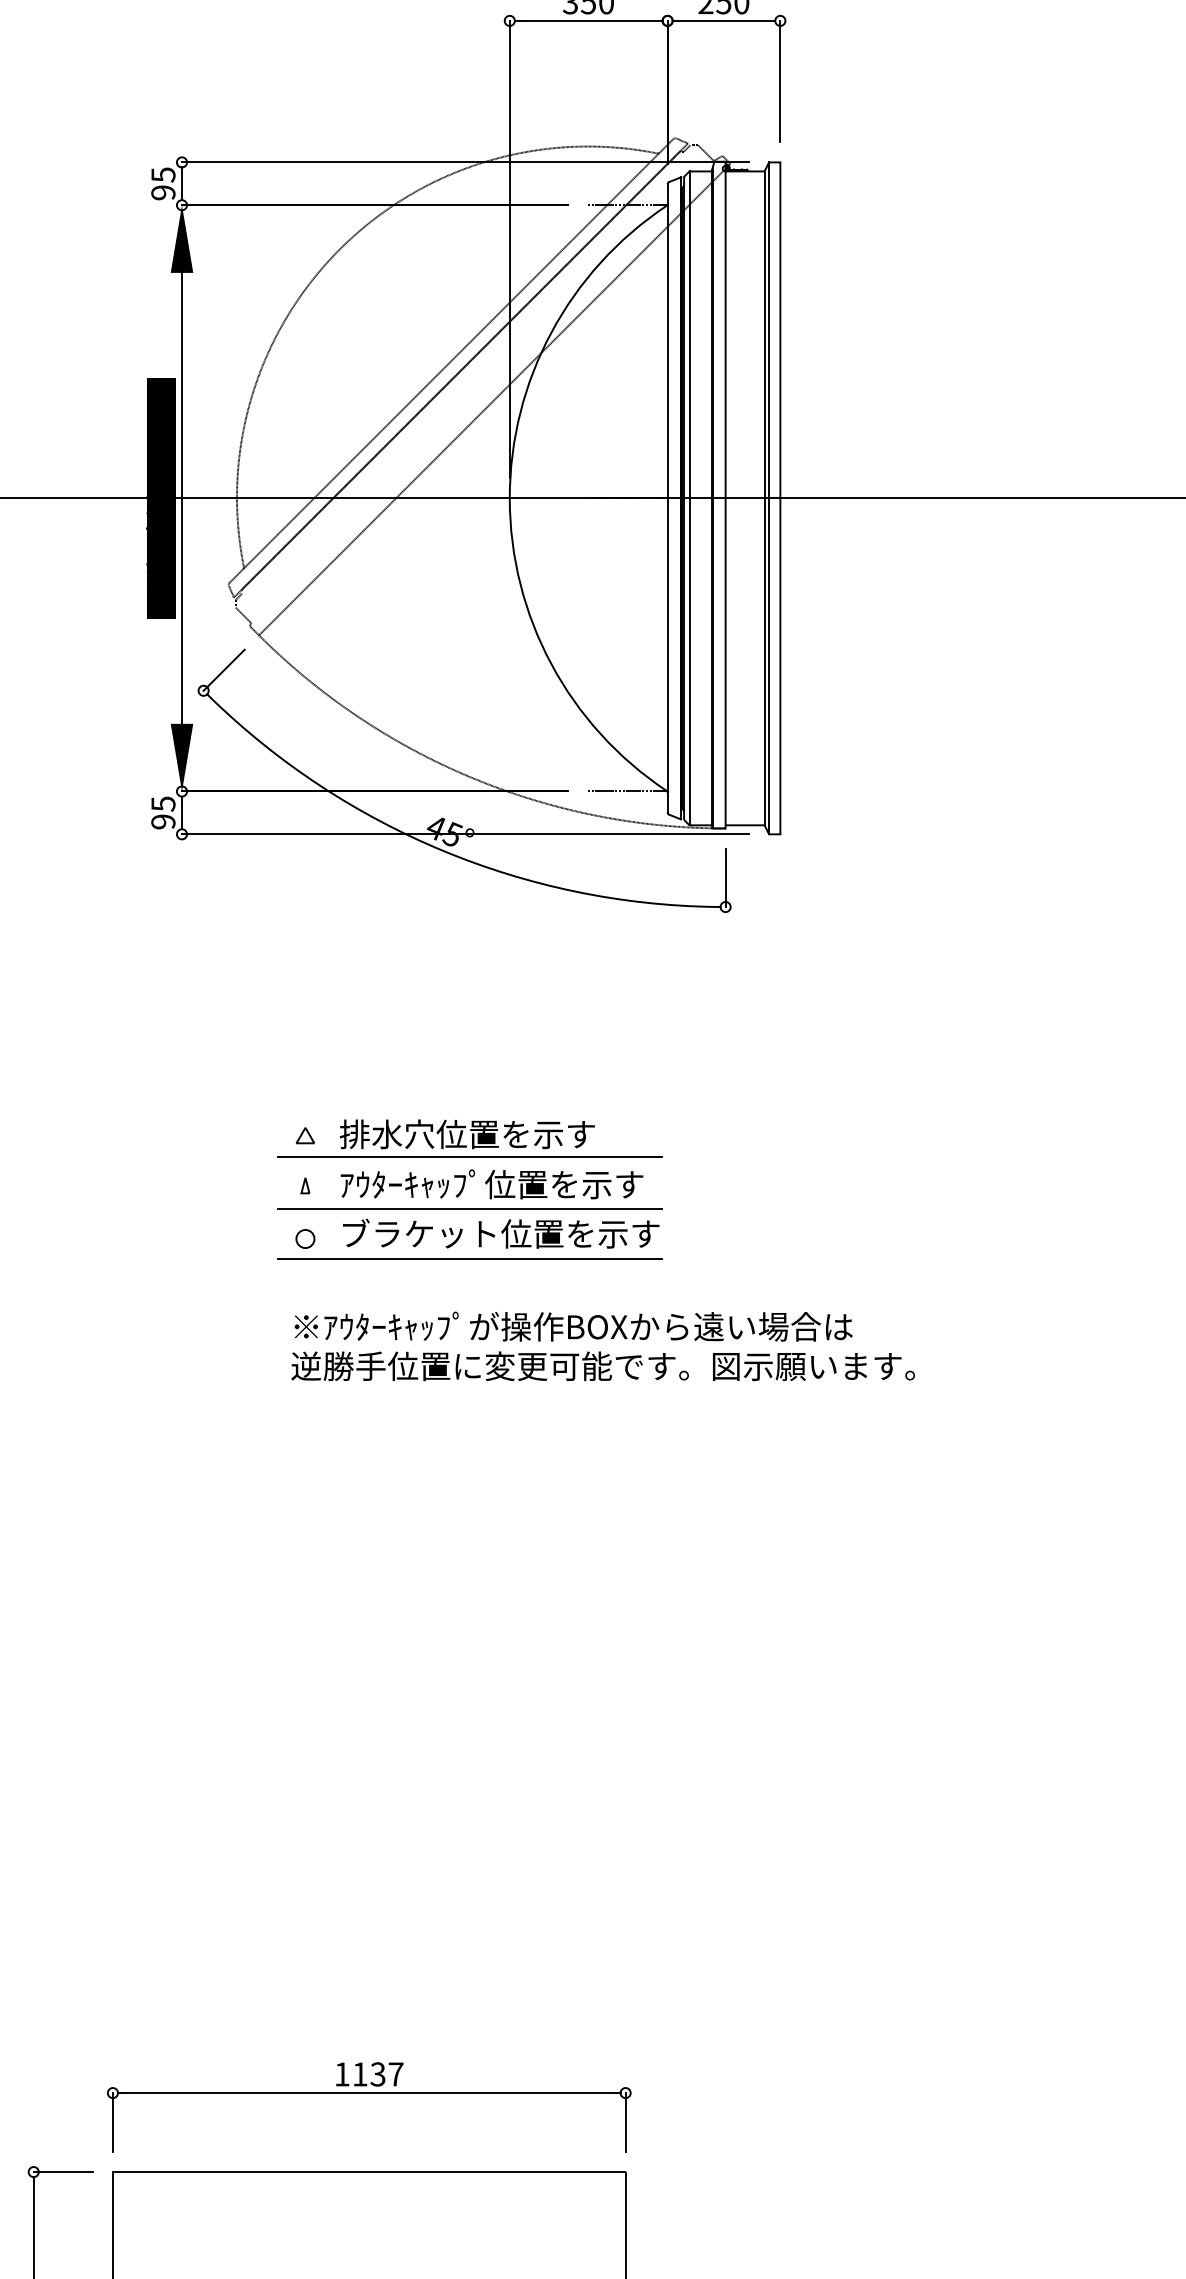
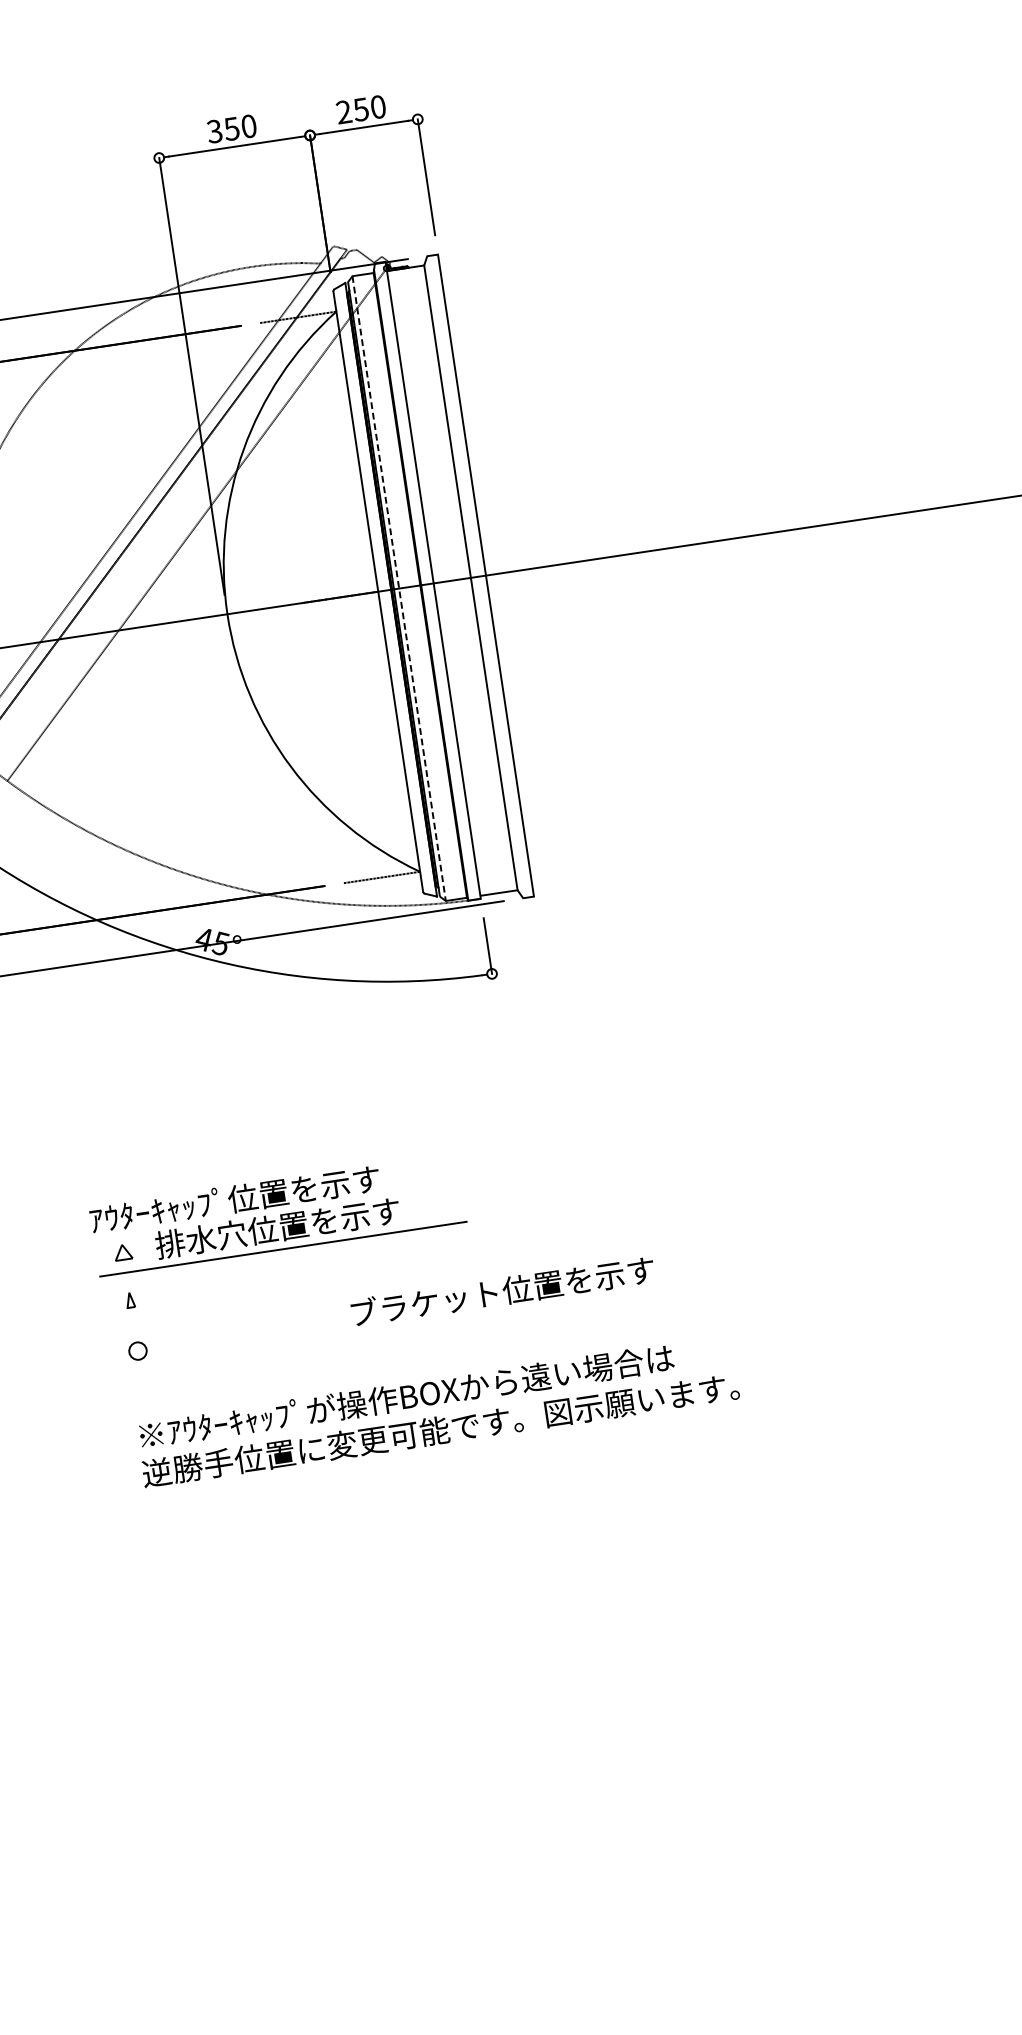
line: (689, 498) -> (399, 588), solid -> dashed
line: (769, 498) -> (475, 577), removed
text: (491, 1184) -> (234, 1199), moved
line: (469, 1209) -> (290, 1299), removed
text: (501, 1233) -> (503, 1291), moved
line: (469, 1259) -> (297, 1347), removed

